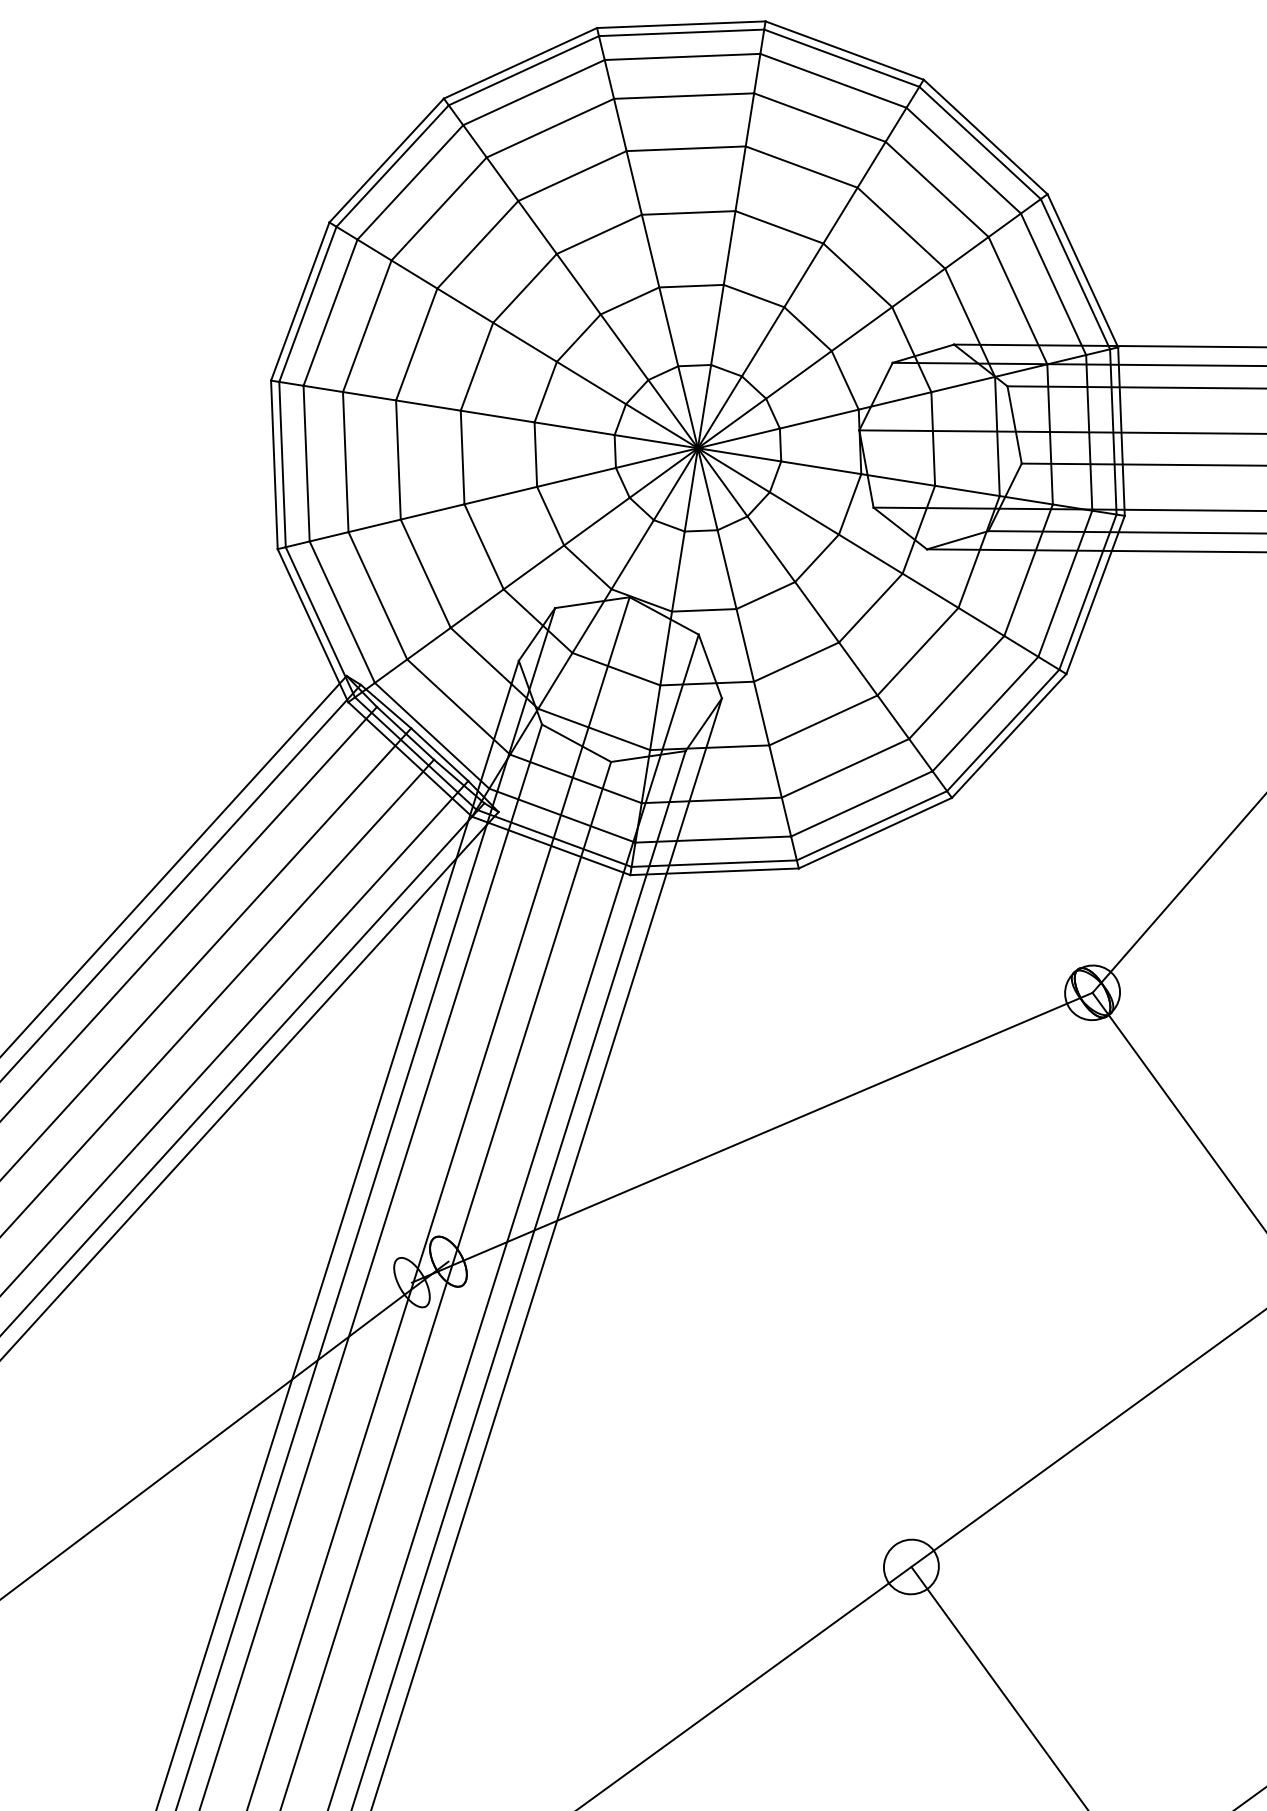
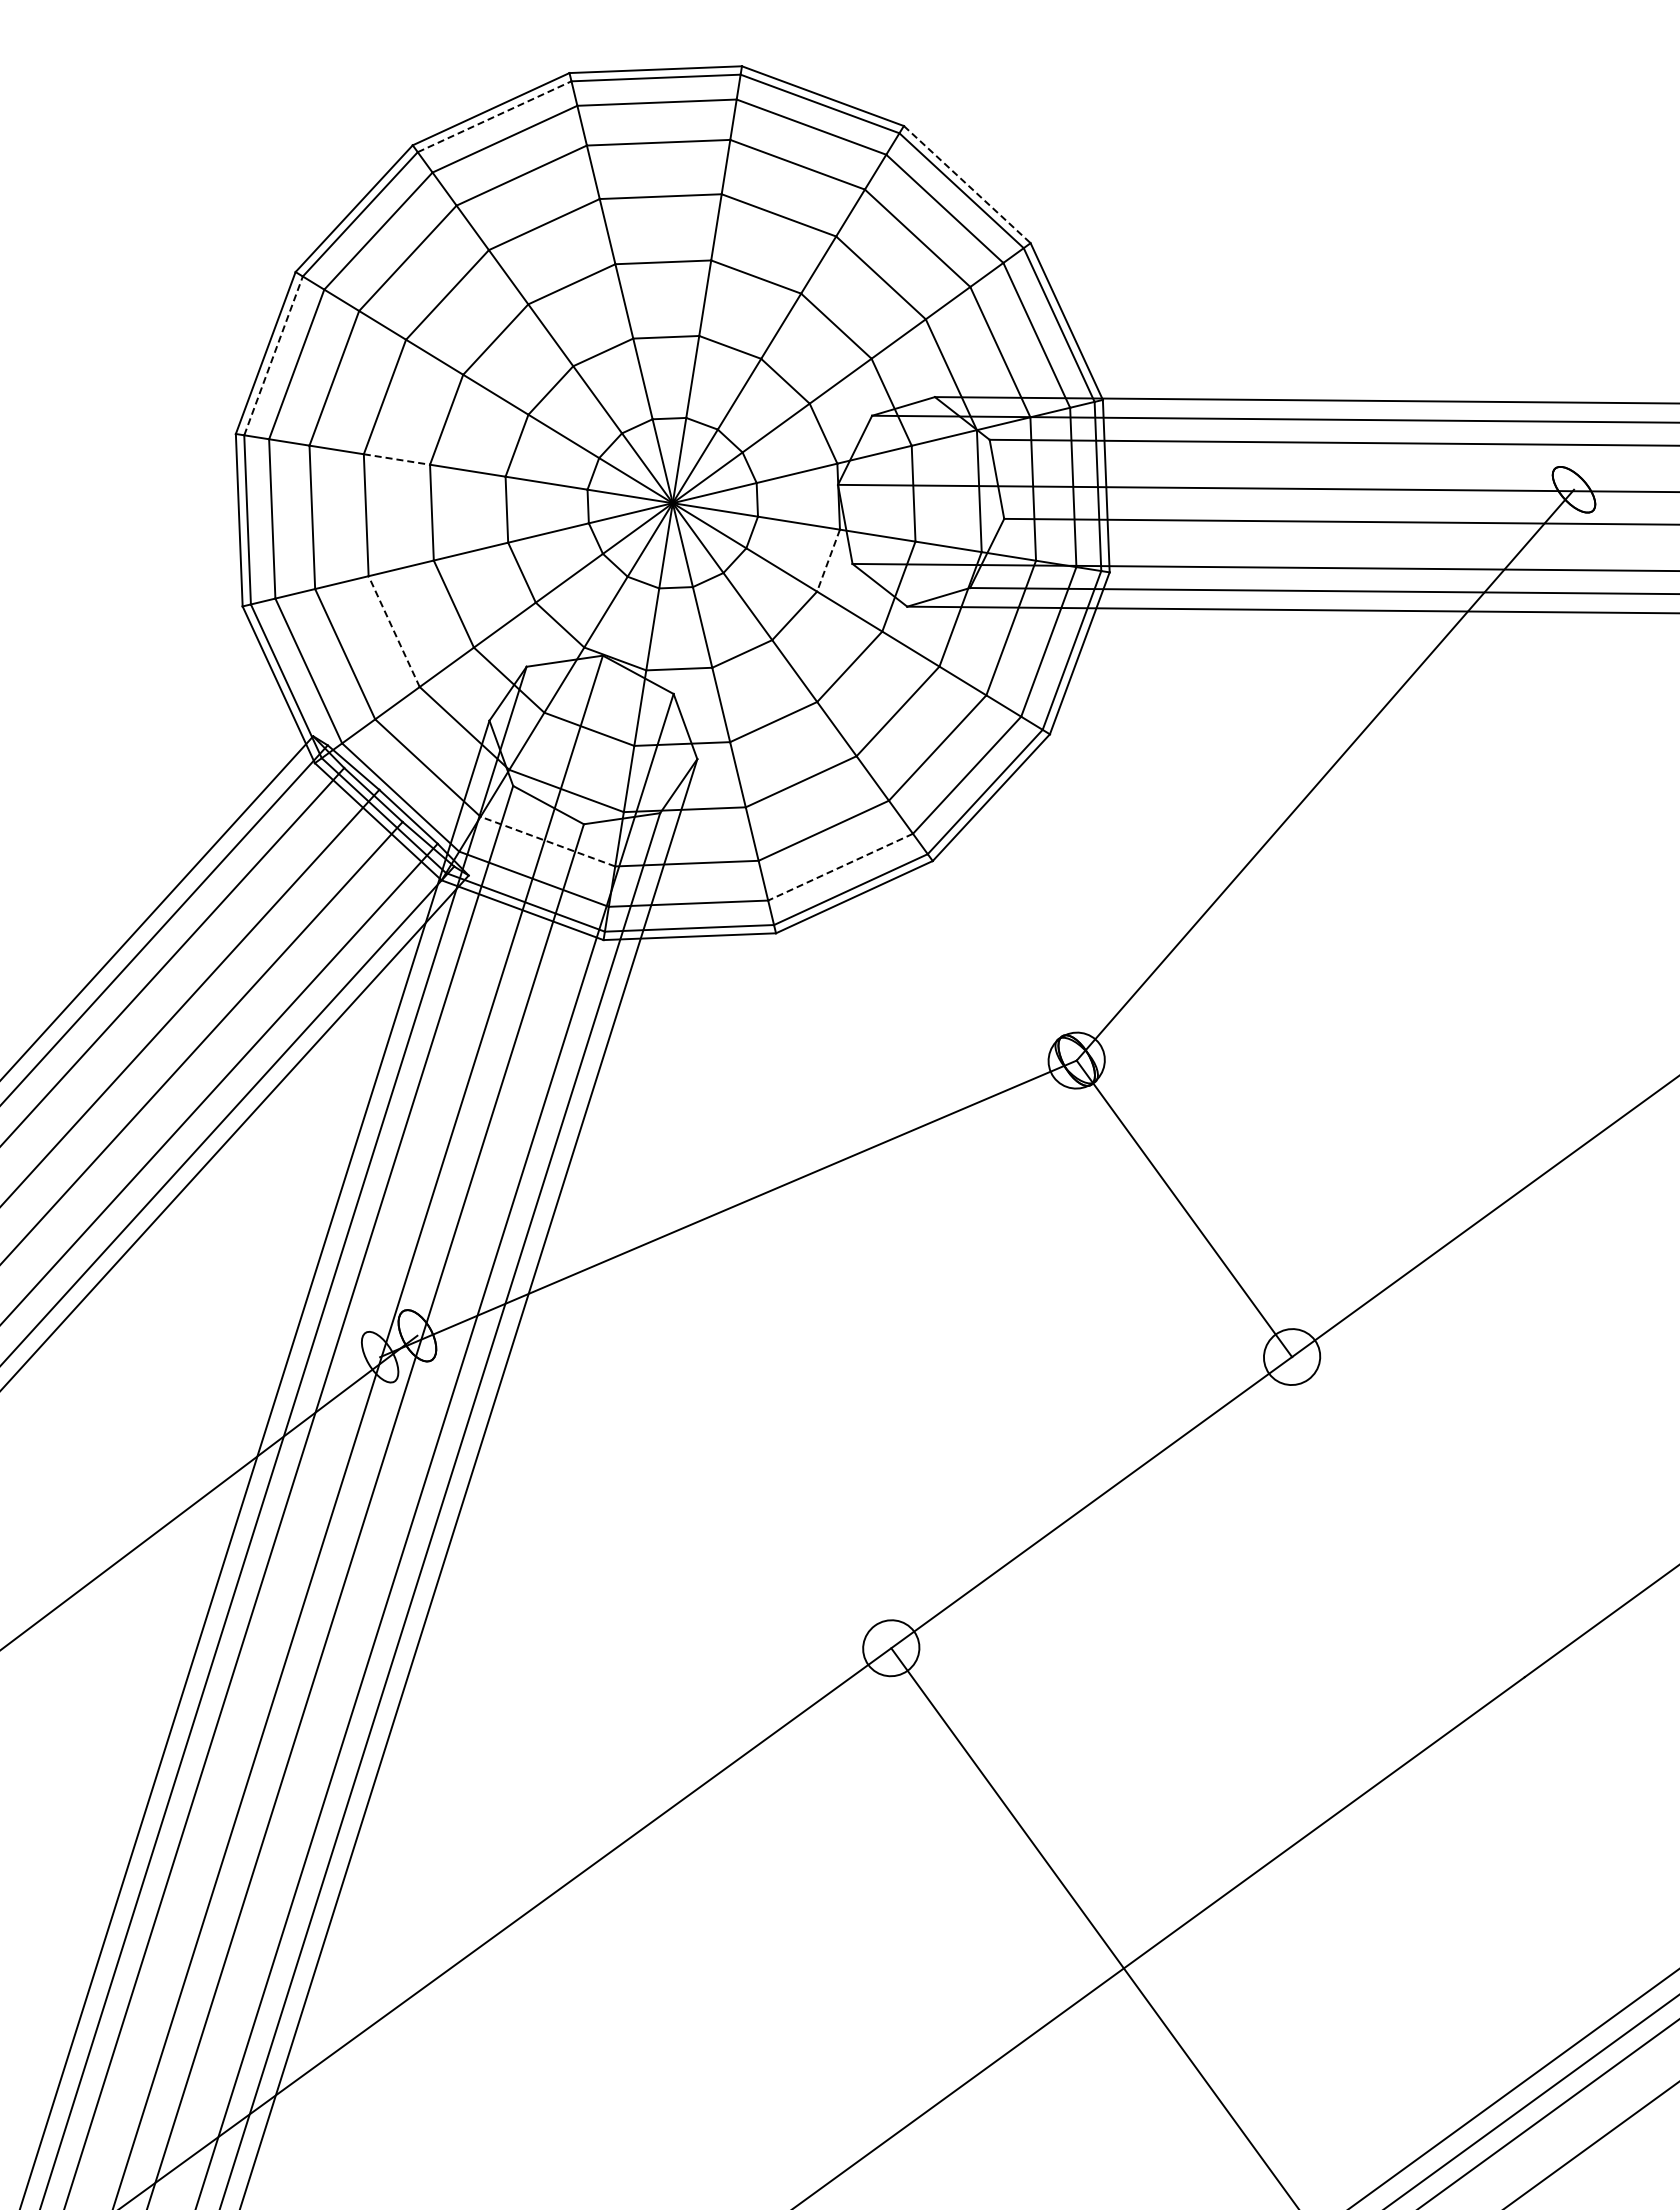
line: (523, 70) -> (494, 116), solid -> dashed
line: (985, 136) -> (967, 184), solid -> dashed
line: (307, 303) -> (273, 355), solid -> dashed
line: (428, 405) -> (396, 459), solid -> dashed
line: (850, 505) -> (828, 561), solid -> dashed
line: (425, 573) -> (393, 631), solid -> dashed
line: (575, 778) -> (547, 841), solid -> dashed
line: (861, 804) -> (840, 867), solid -> dashed

